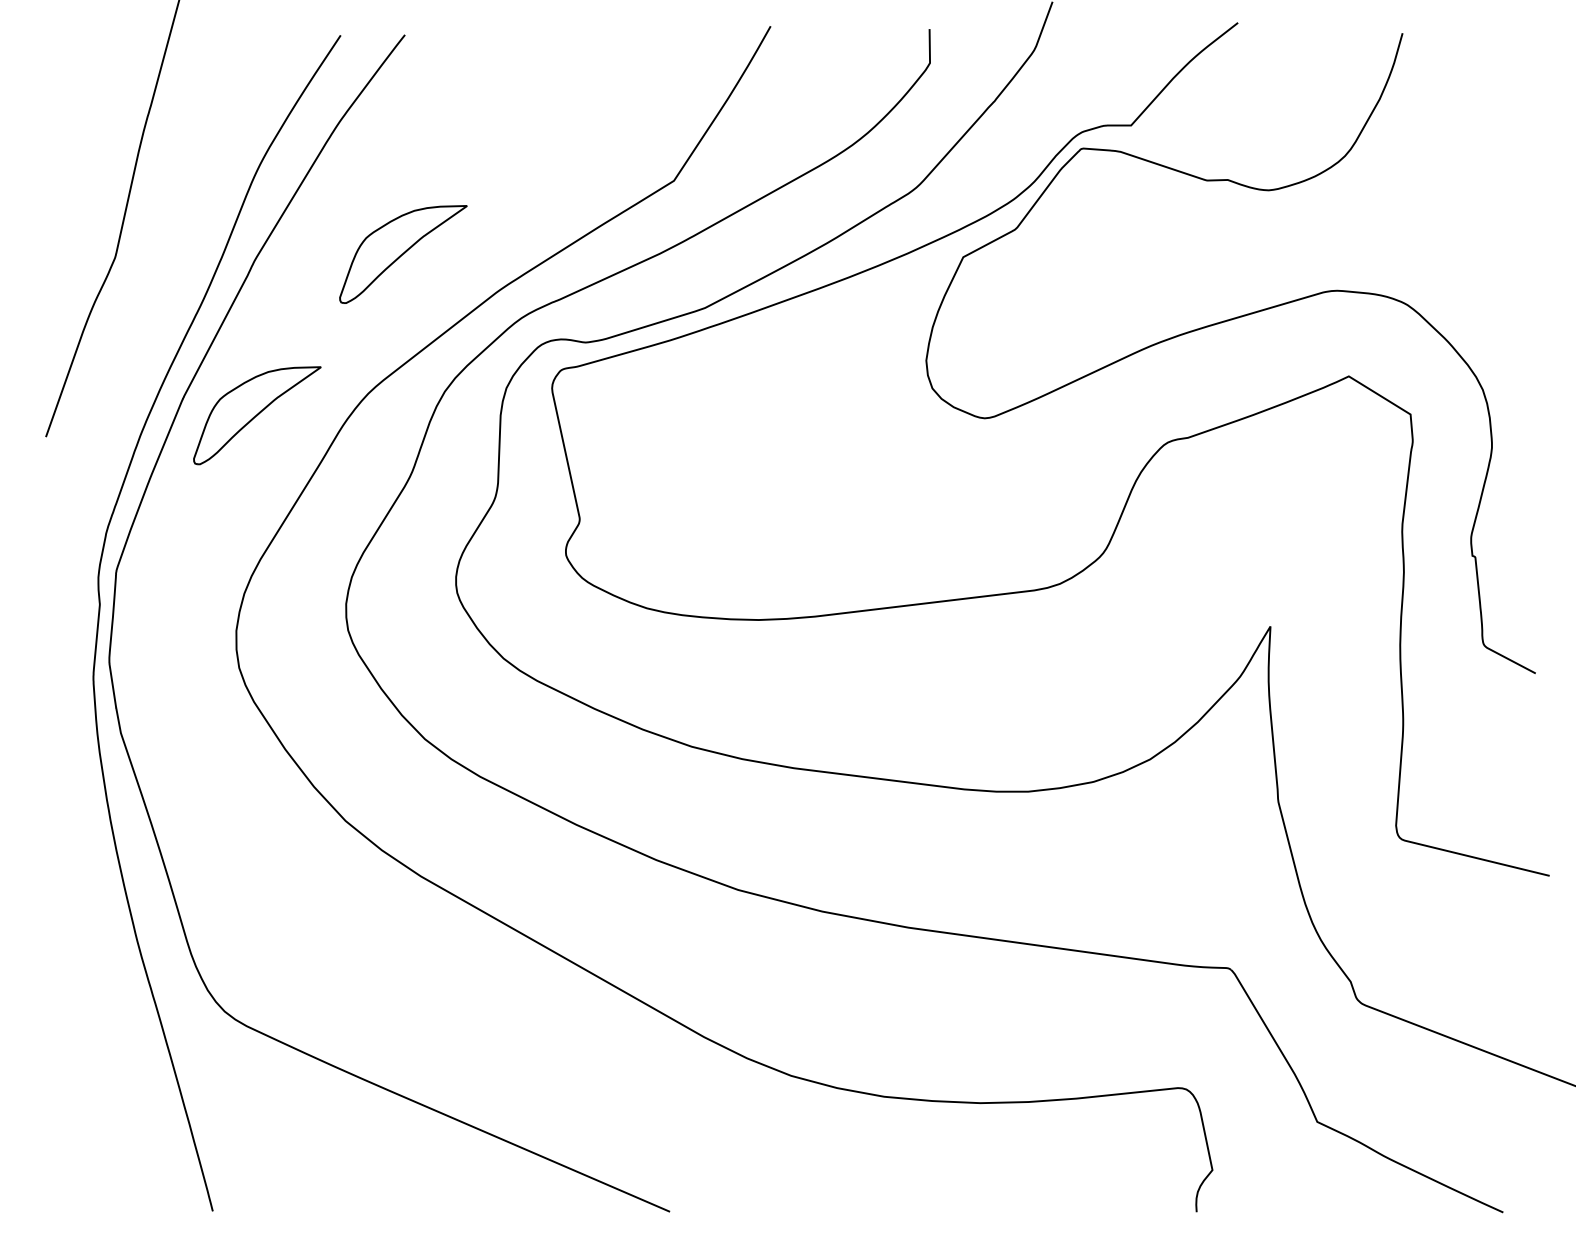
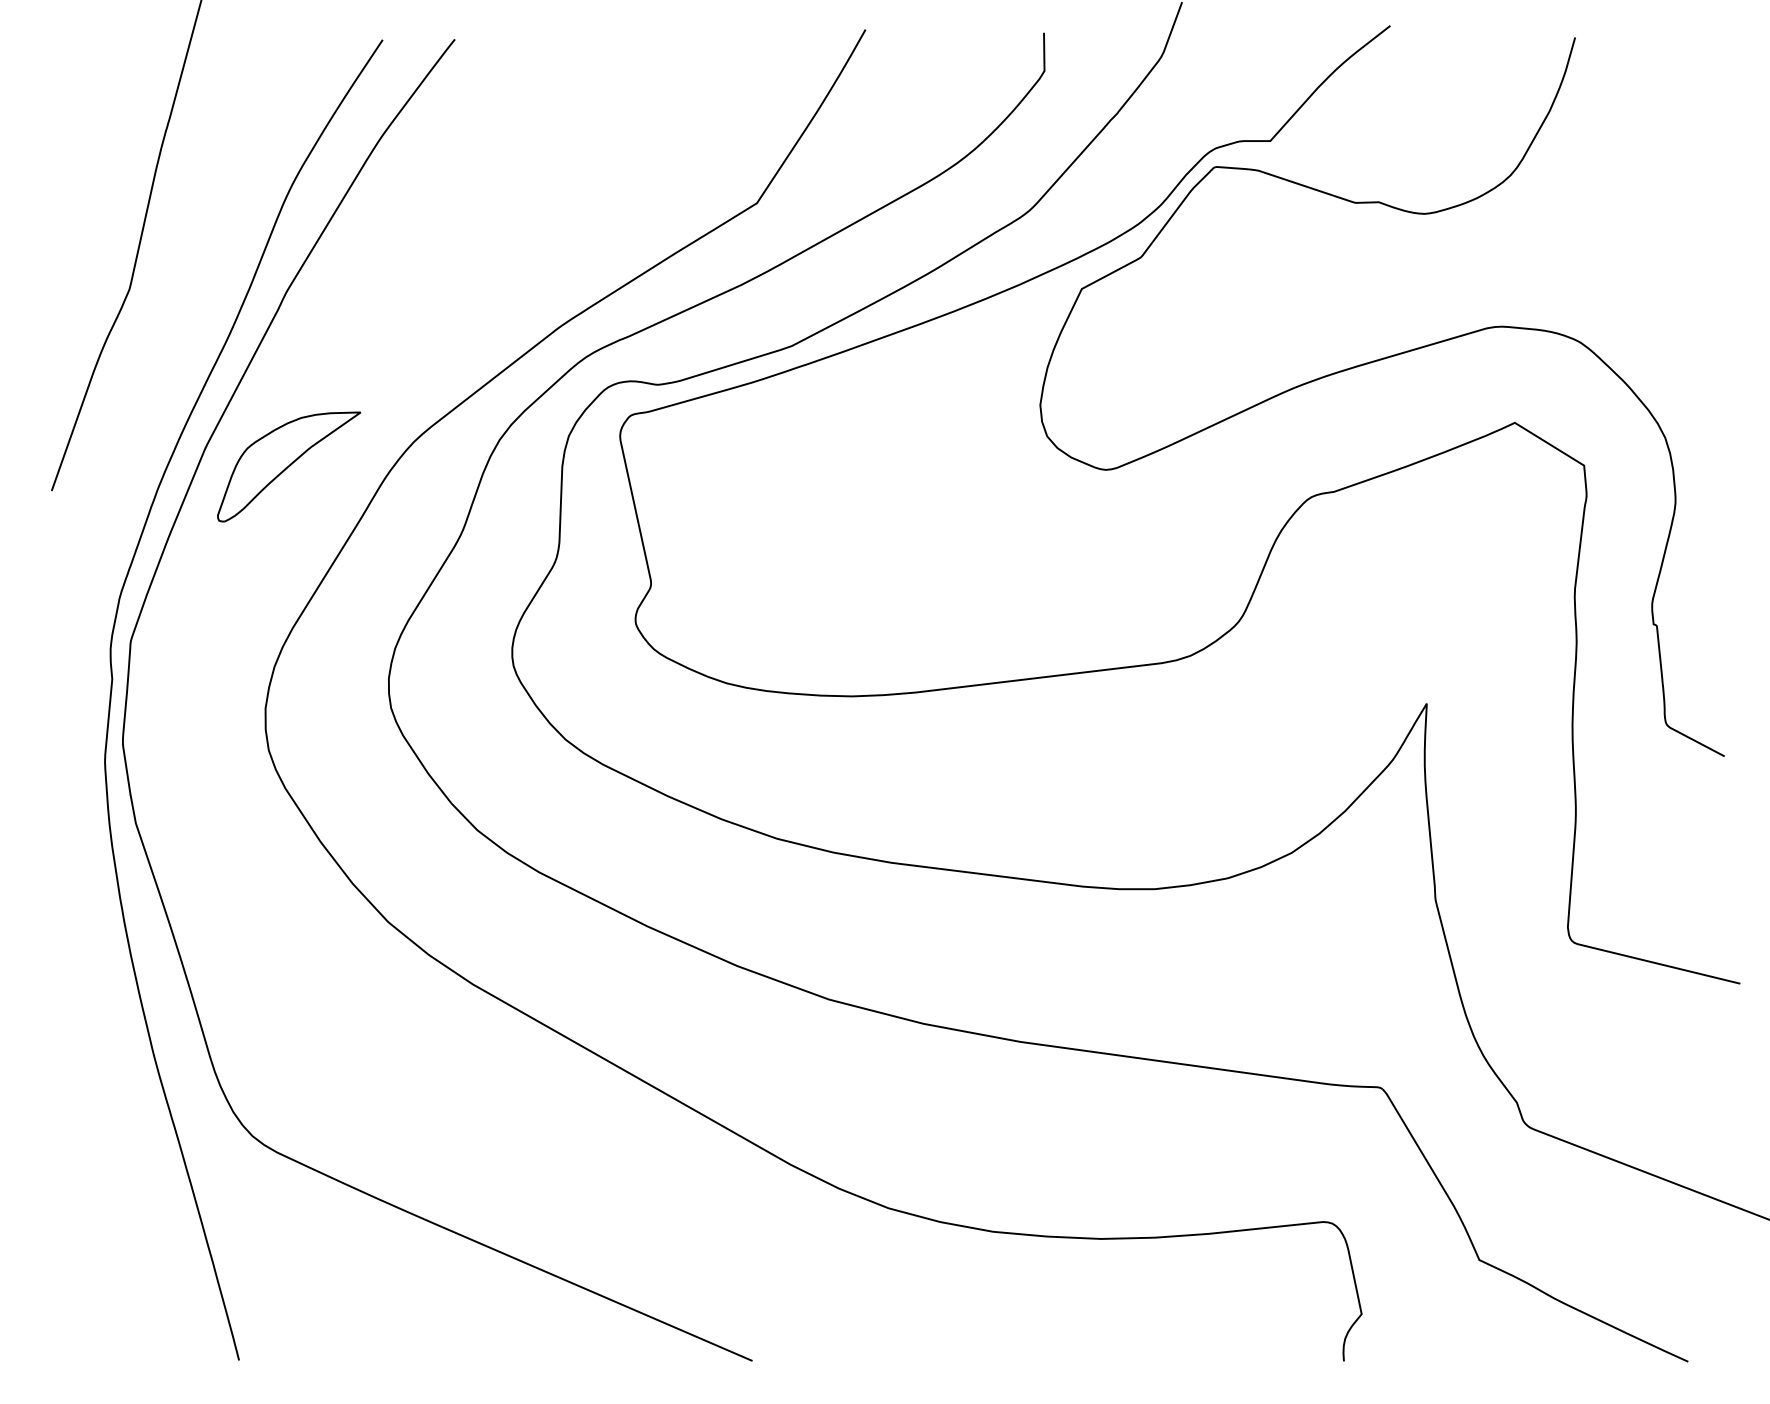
part: (402, 254) -> (452, 285), removed

